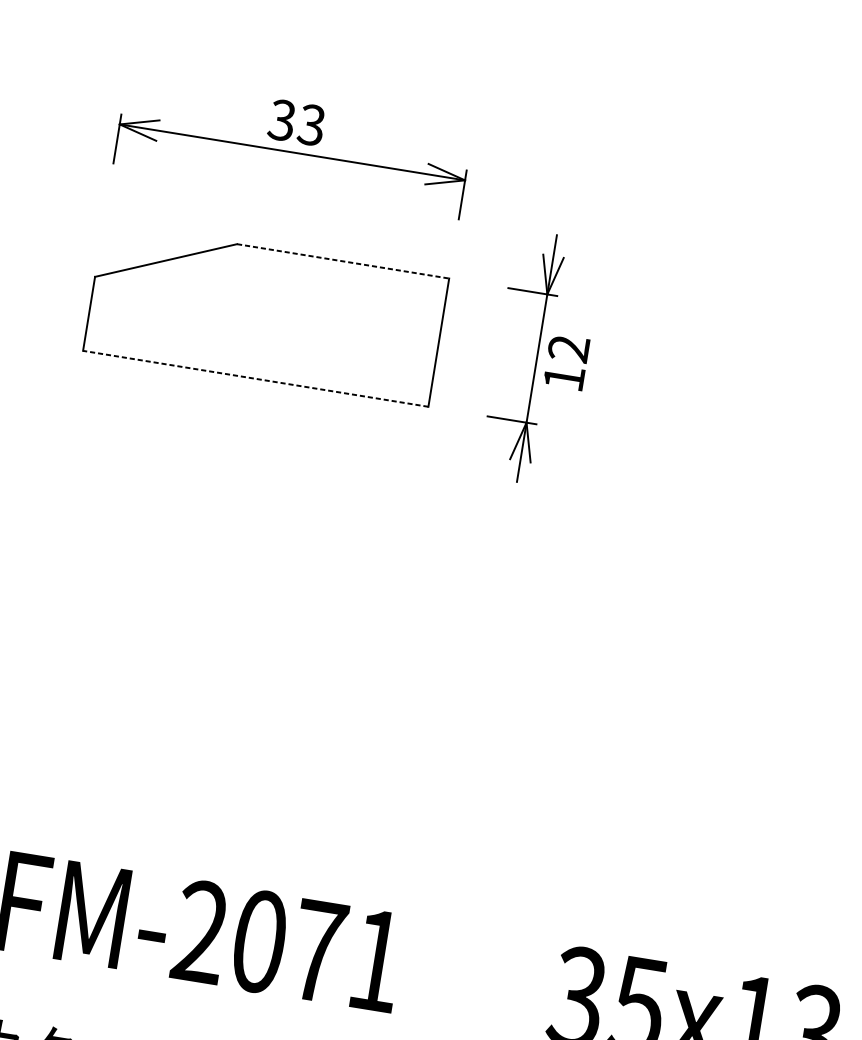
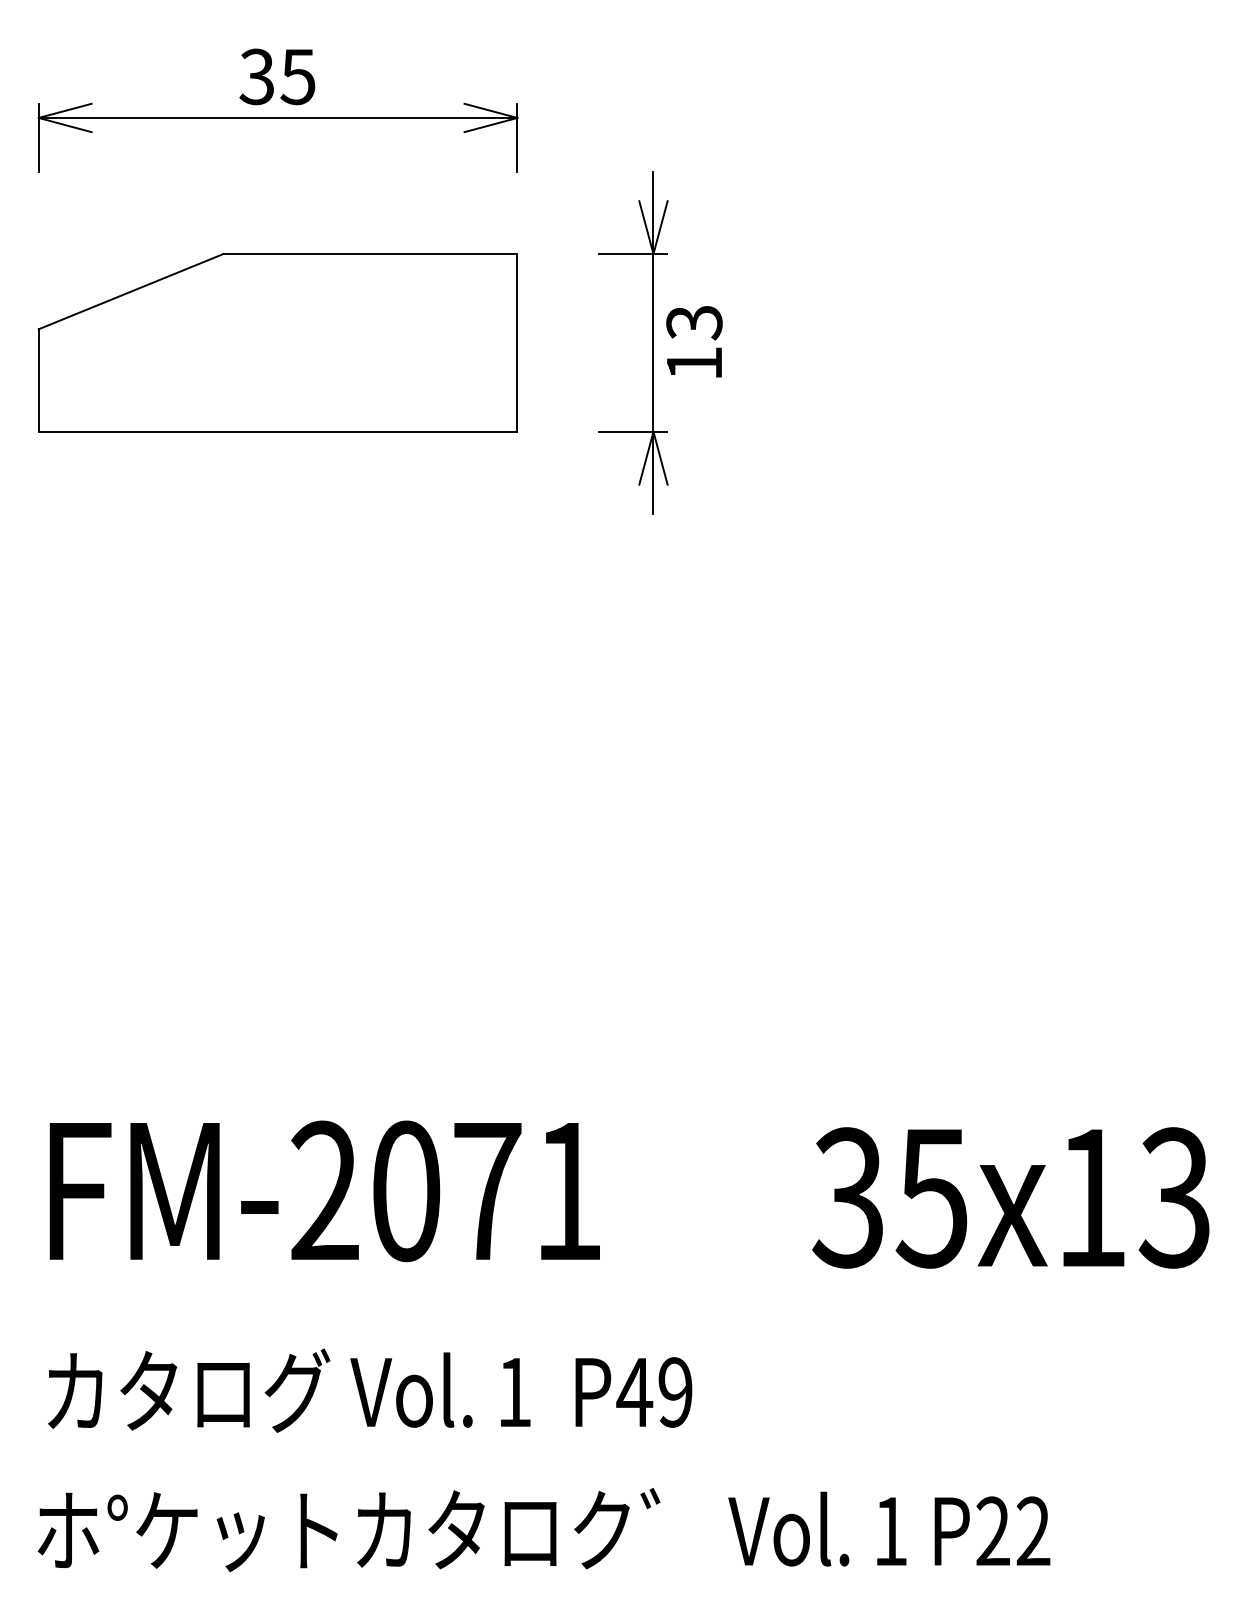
text: (311, 124) -> (297, 76), 33 -> 35
line: (343, 261) -> (370, 254), dashed -> solid
text: (568, 348) -> (694, 322), 12 -> 13
line: (255, 378) -> (277, 431), dashed -> solid

